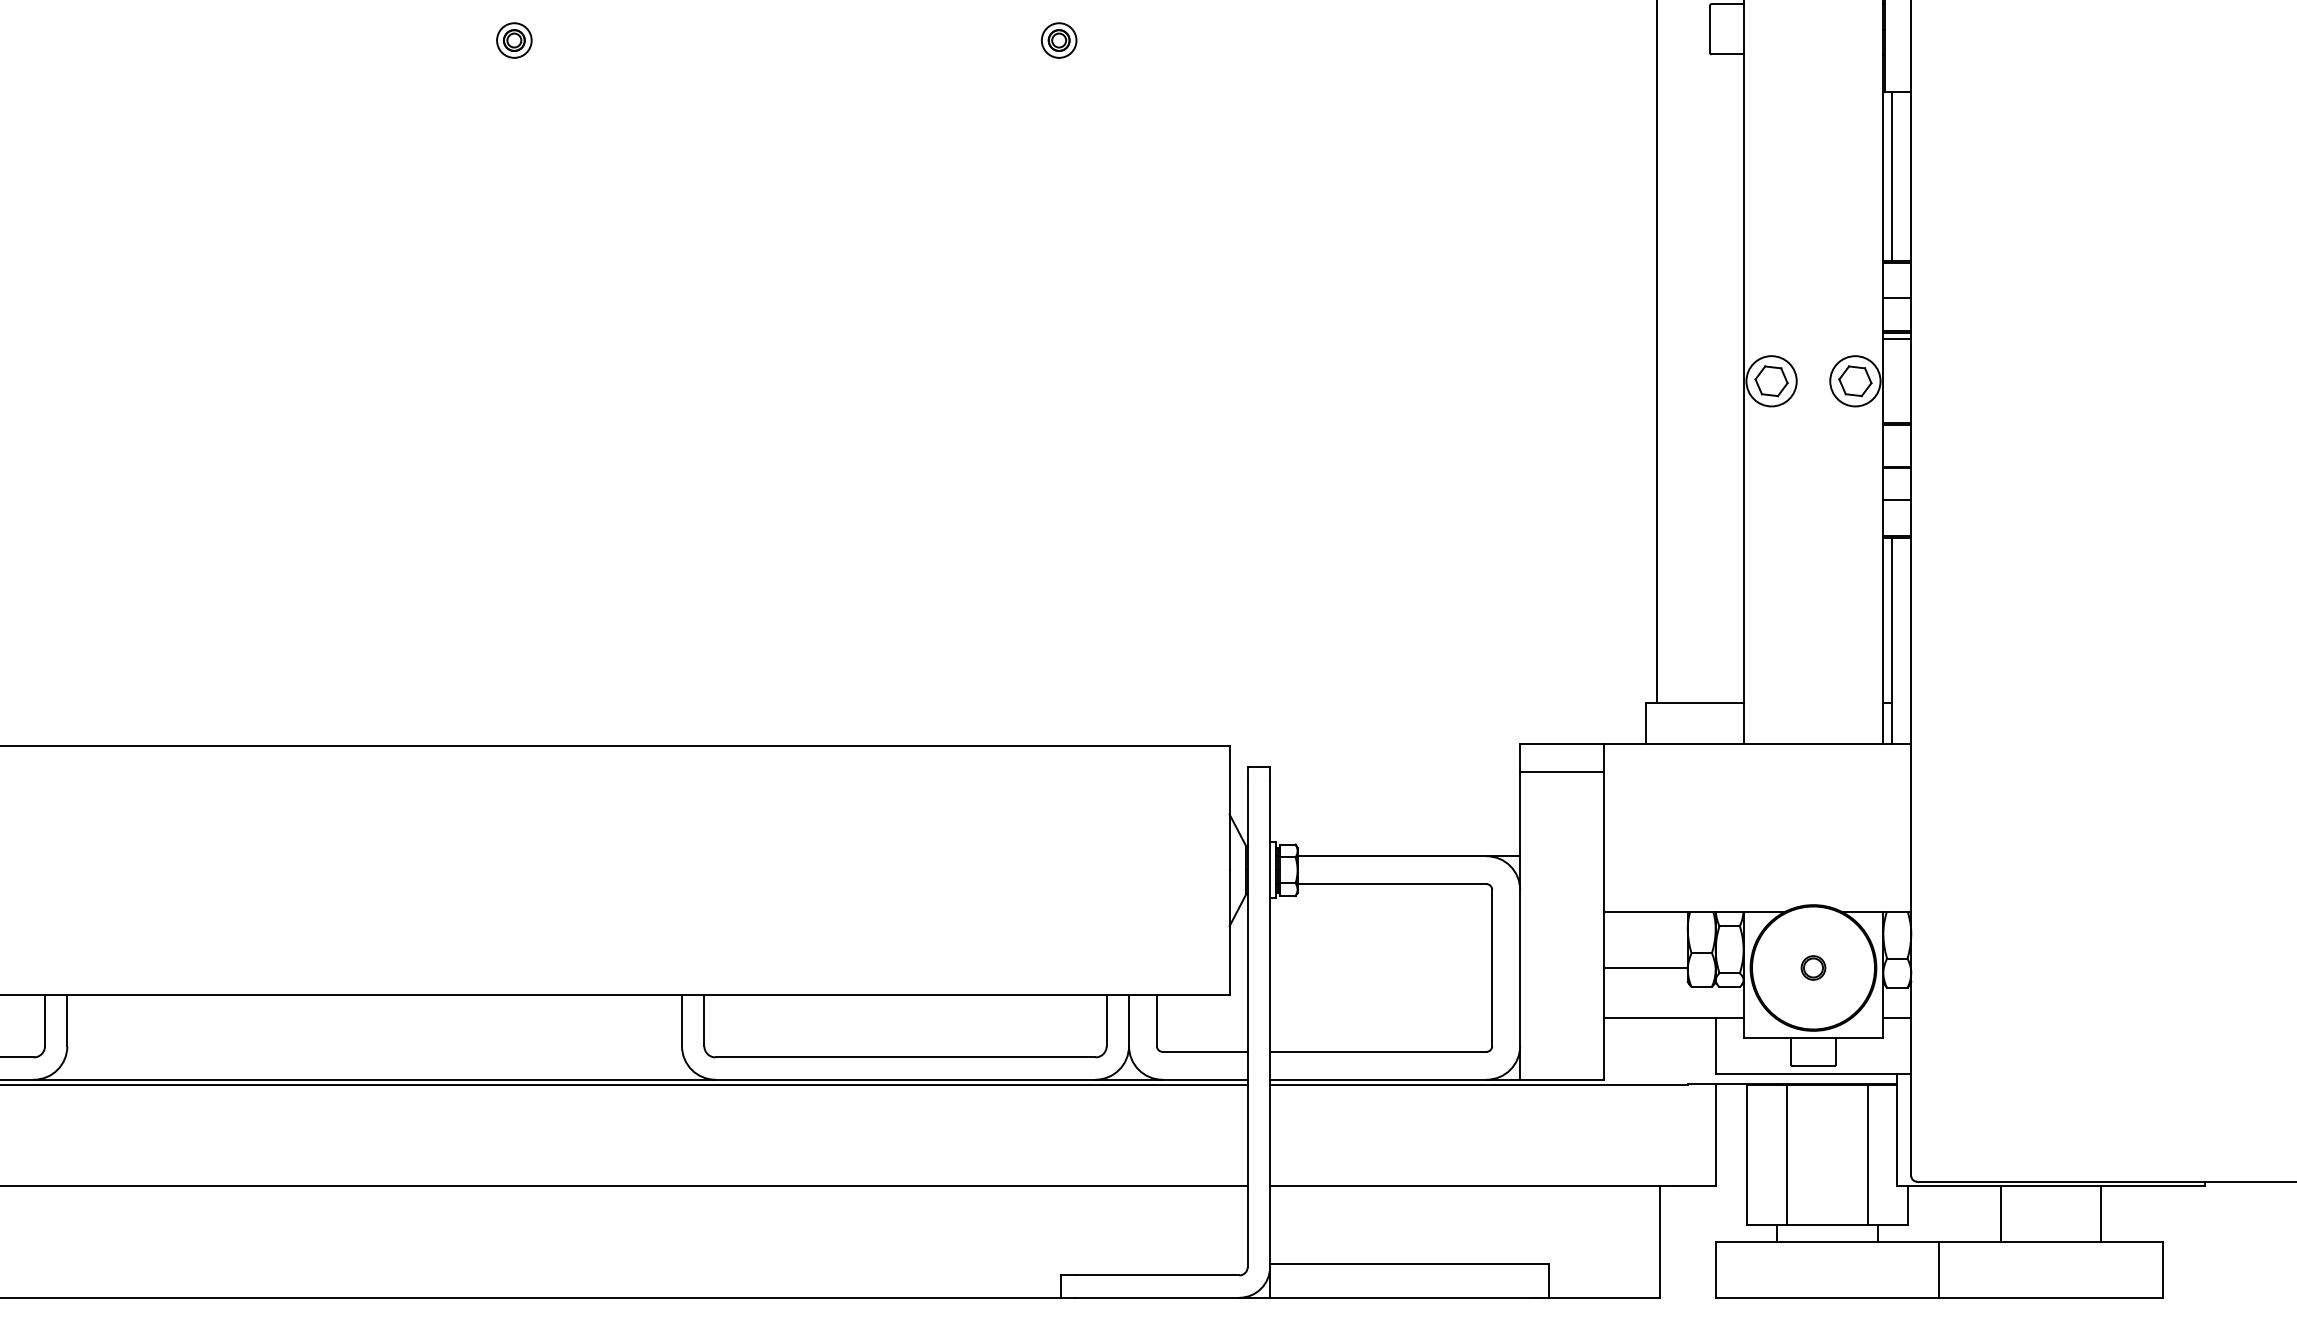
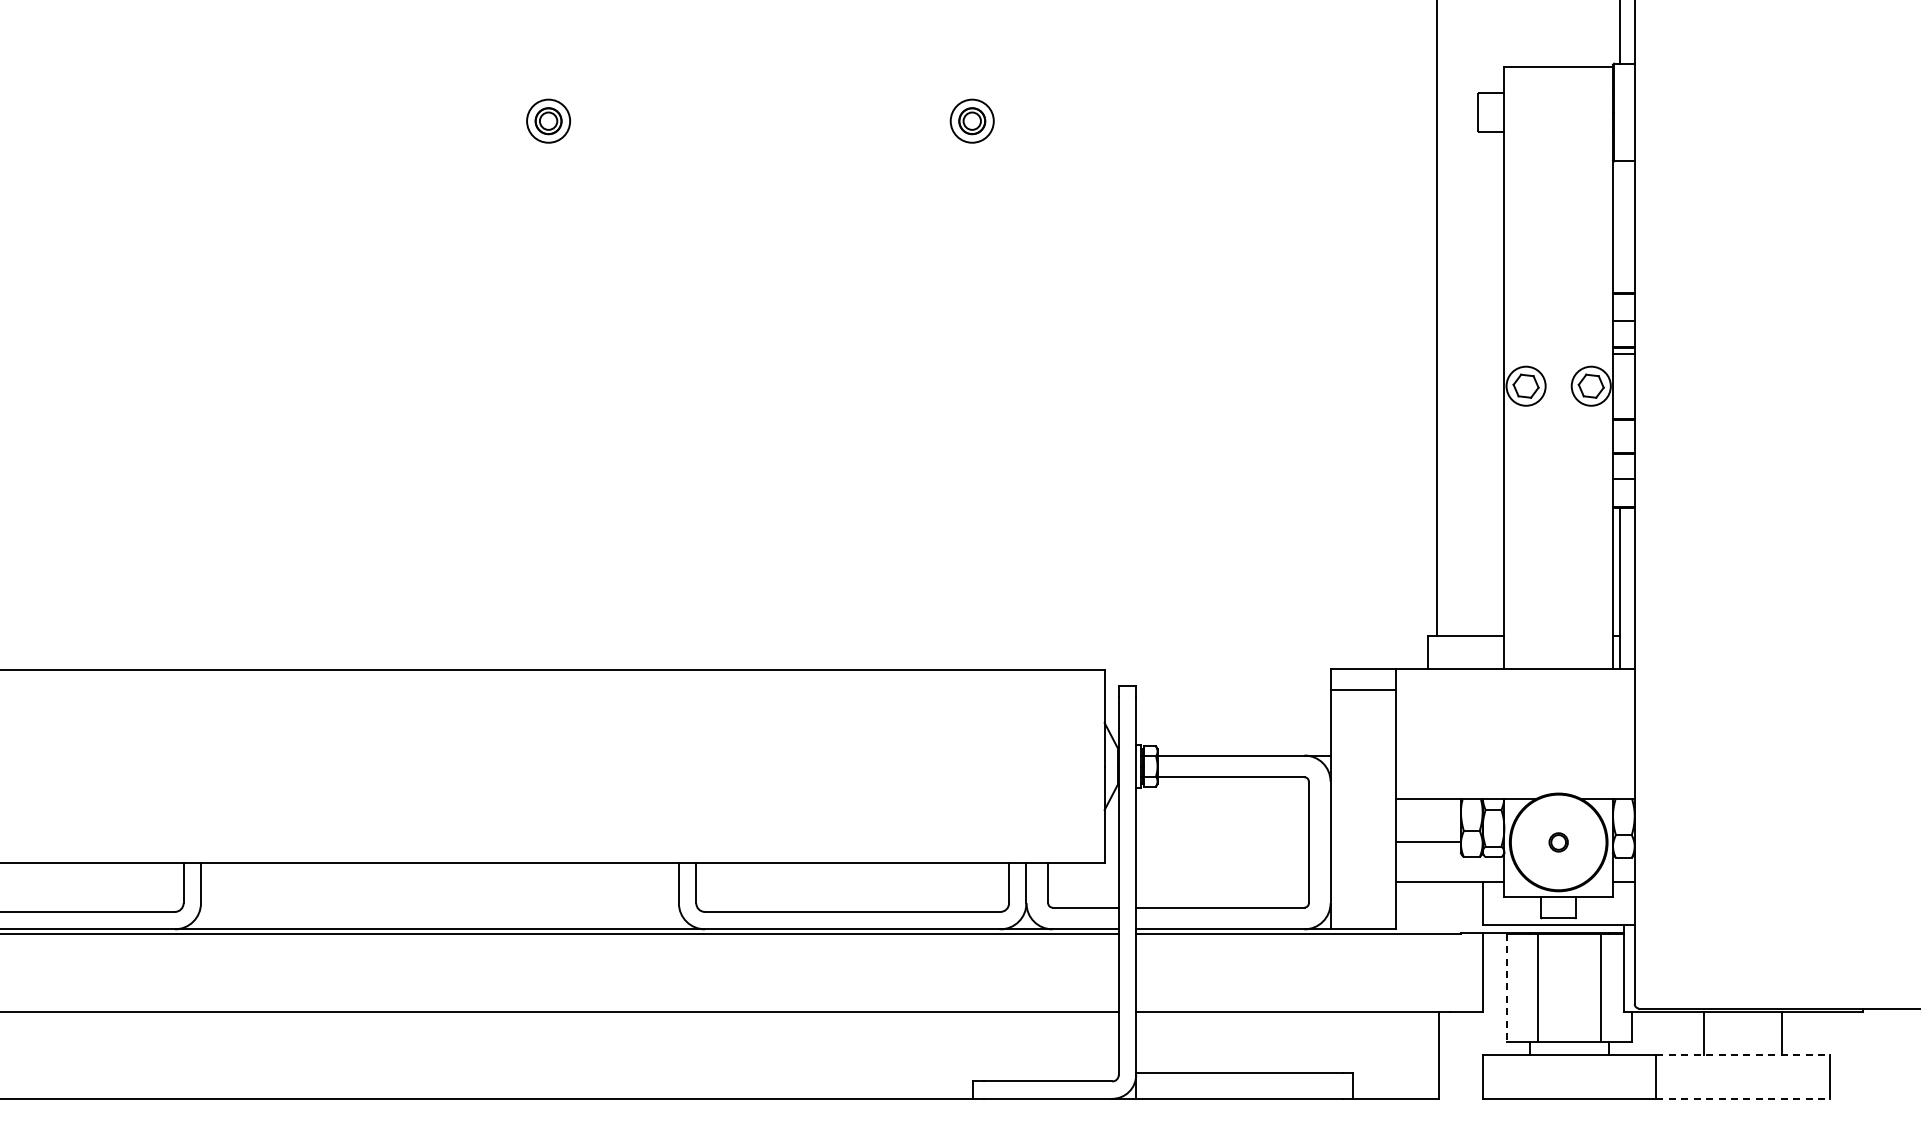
part: (514, 40) -> (548, 121), size x1.6
part: (1058, 40) -> (971, 121), size x1.6
line: (1891, 175) -> (1619, 226), removed
line: (1746, 1155) -> (1506, 988), solid -> dashed
line: (2051, 1242) -> (1743, 1055), solid -> dashed
line: (2051, 1297) -> (1743, 1098), solid -> dashed

